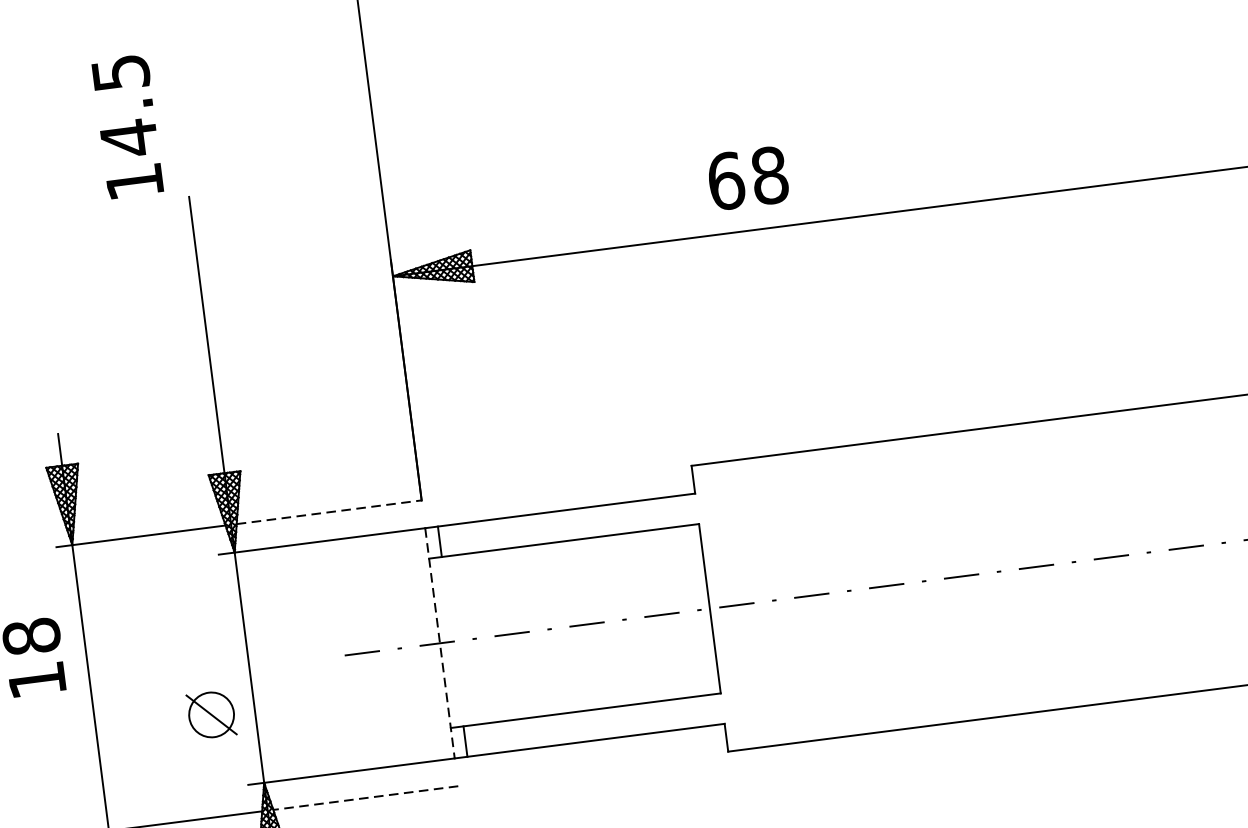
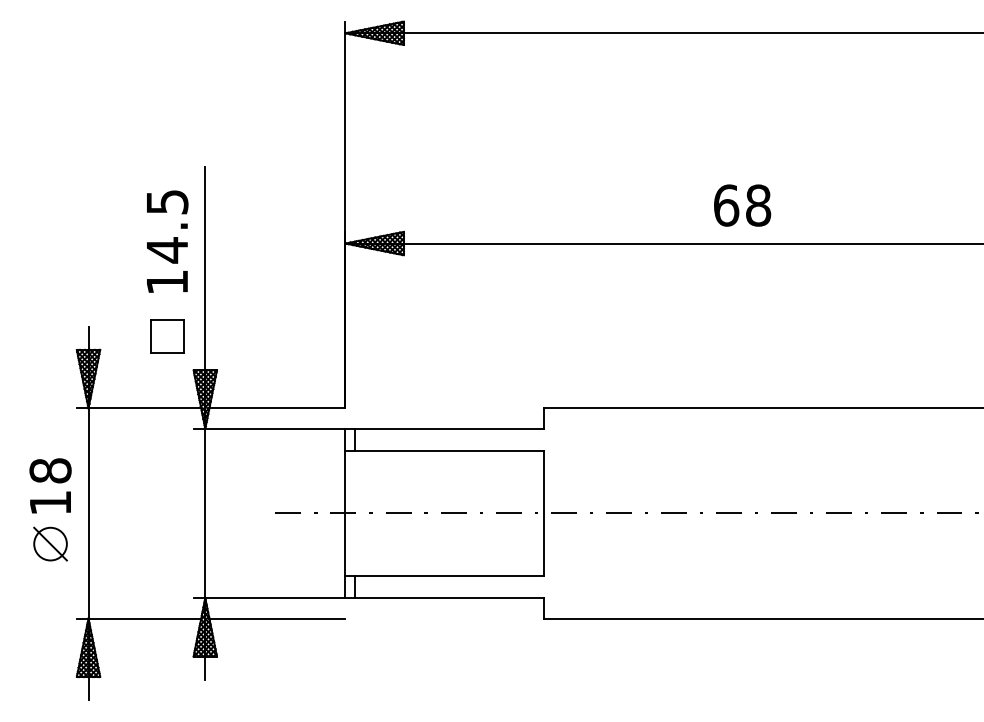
text: (127, 126) -> (167, 241), moved
text: (748, 178) -> (742, 205), moved
part: (167, 433) -> (167, 336), added
line: (329, 512) -> (277, 408), dashed -> solid
line: (440, 643) -> (345, 513), dashed -> solid
part: (211, 714) -> (50, 543), moved
line: (364, 798) -> (276, 618), dashed -> solid

